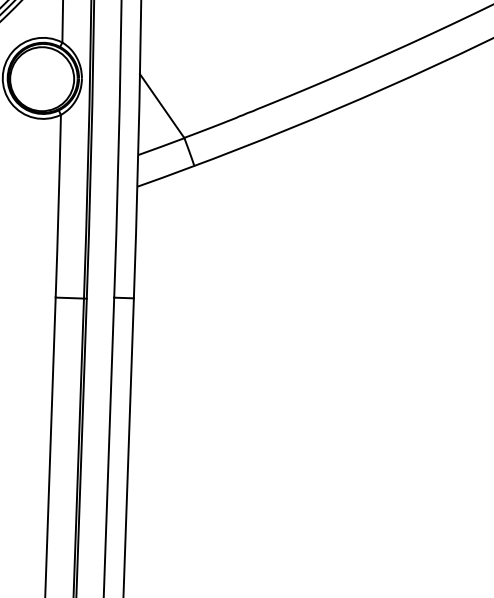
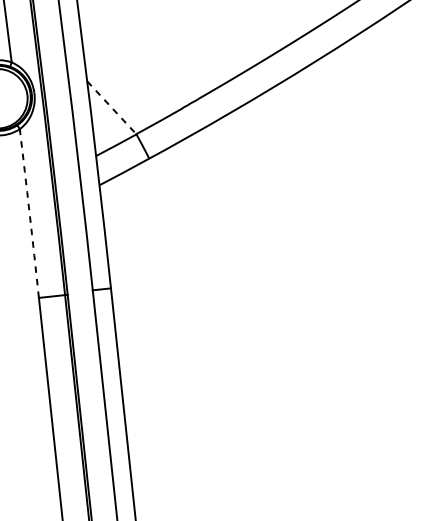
line: (162, 106) -> (112, 108), solid -> dashed
arc: (58, 206) -> (29, 213), solid -> dashed

